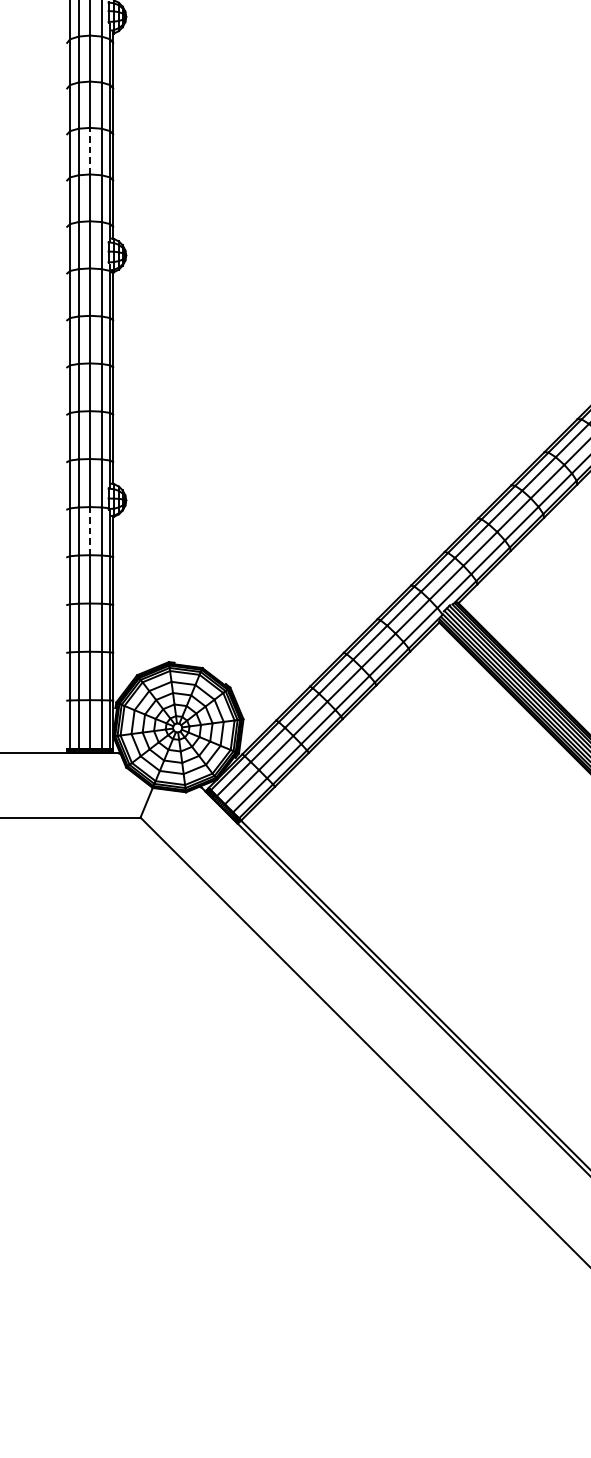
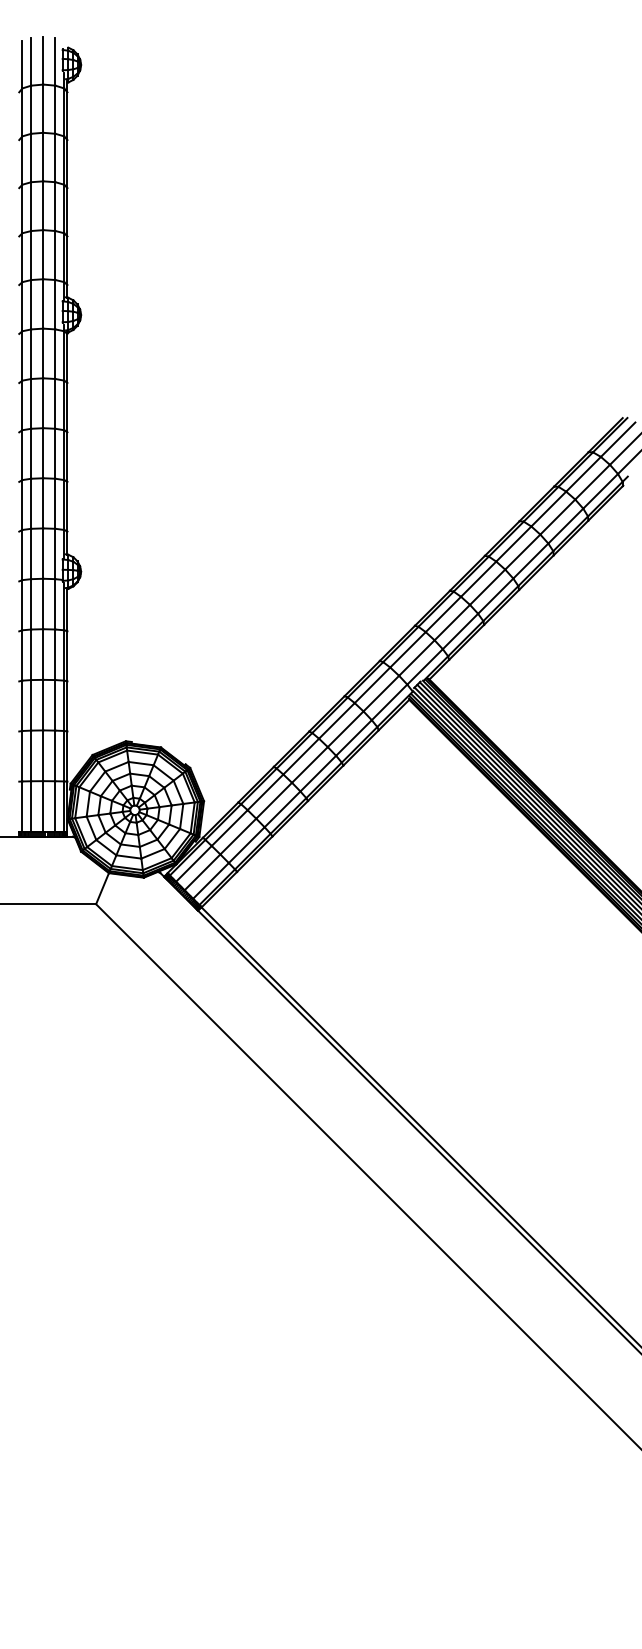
line: (90, 150) -> (43, 205), dashed -> solid
line: (90, 530) -> (43, 603), dashed -> solid

